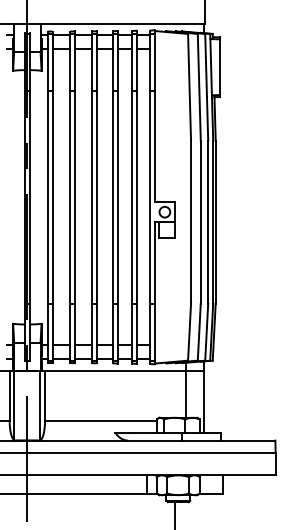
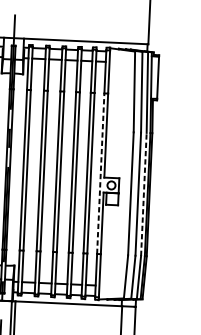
line: (150, 196) -> (101, 173), solid -> dashed
line: (208, 221) -> (144, 193), solid -> dashed

